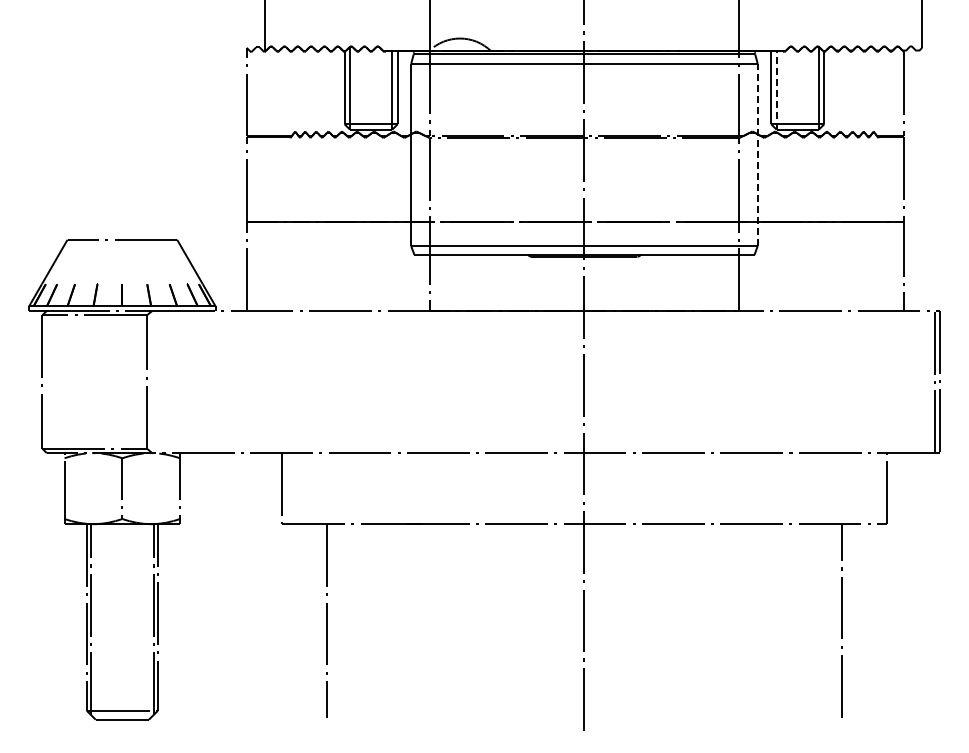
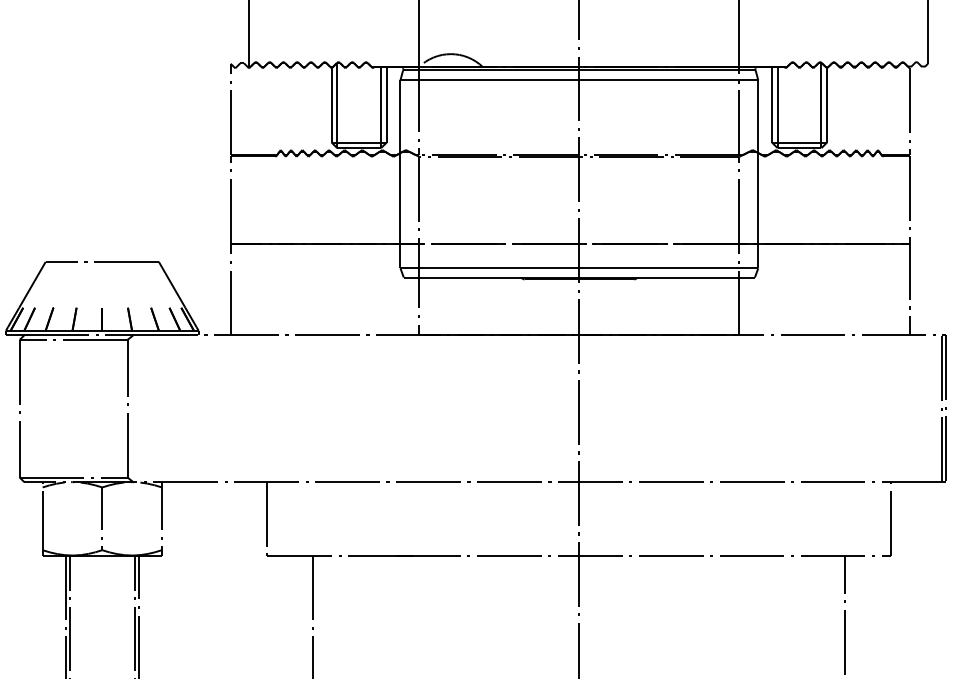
line: (776, 90) -> (777, 107), dashed -> solid
line: (757, 154) -> (758, 173), dashed -> solid

